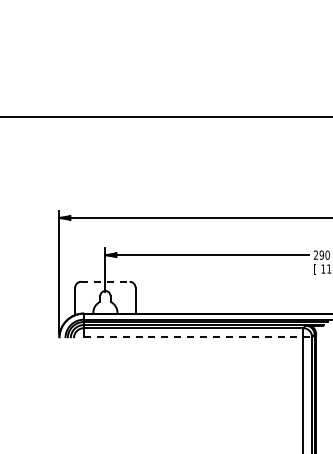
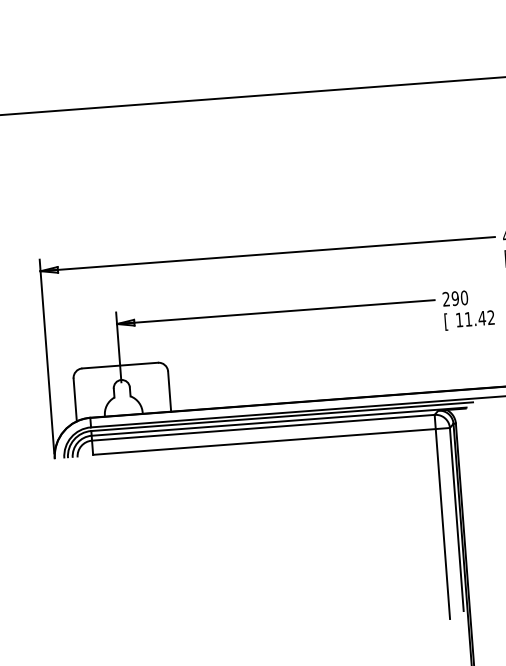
line: (105, 281) -> (120, 365), dashed -> solid
line: (198, 337) -> (272, 441), dashed -> solid

